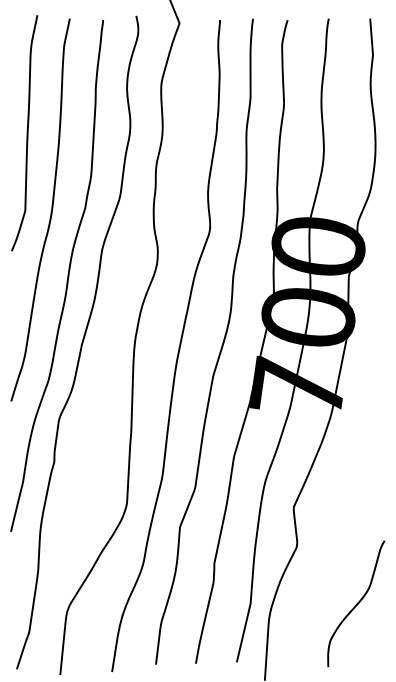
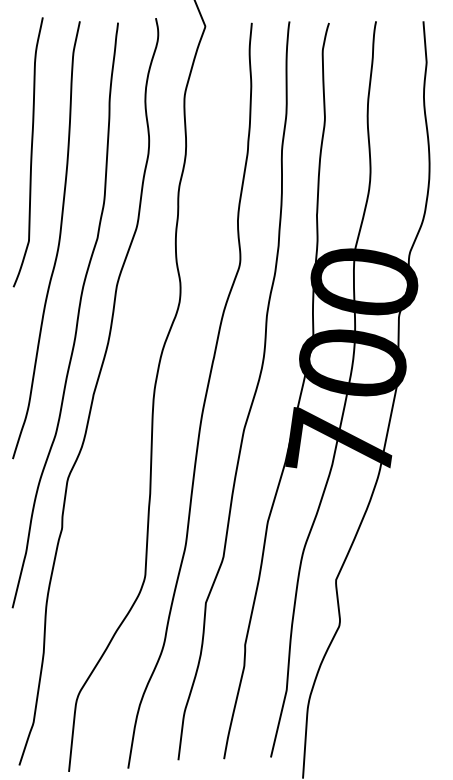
curve: (356, 603) -> (407, 690), removed

